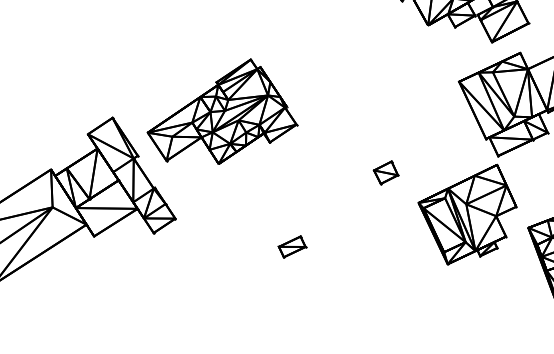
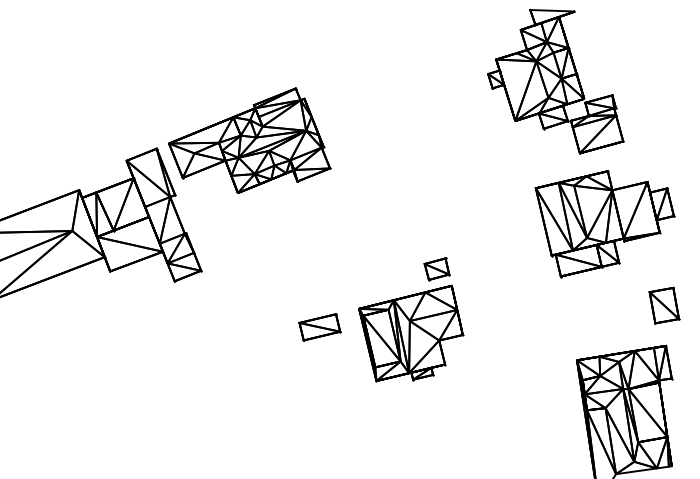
part: (219, 114) -> (249, 140), moved
part: (470, 215) -> (411, 333), moved
part: (291, 247) -> (319, 327), size x1.43

